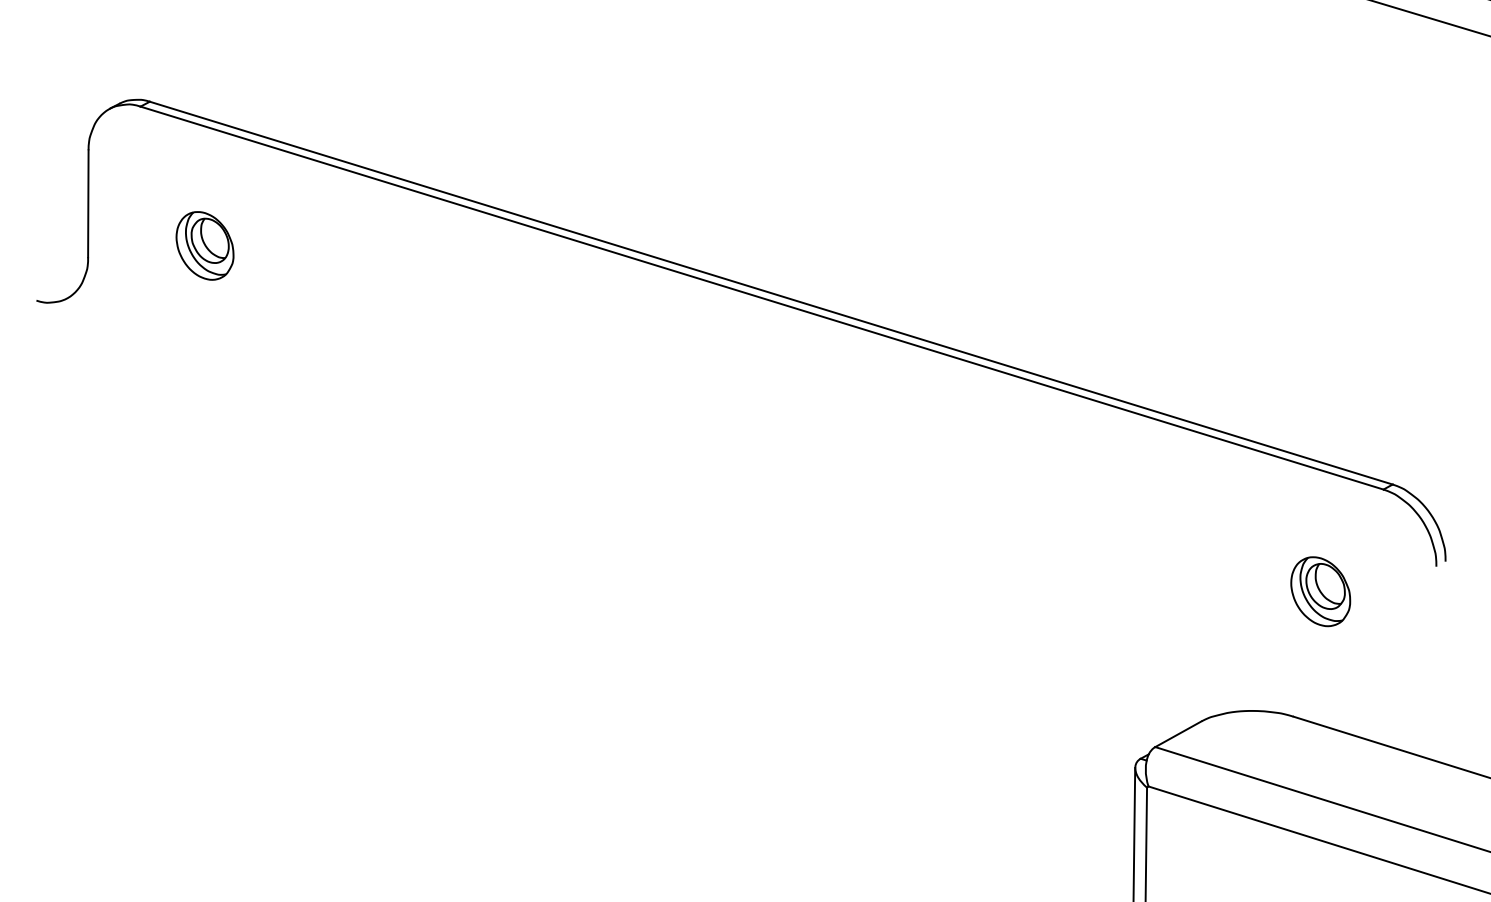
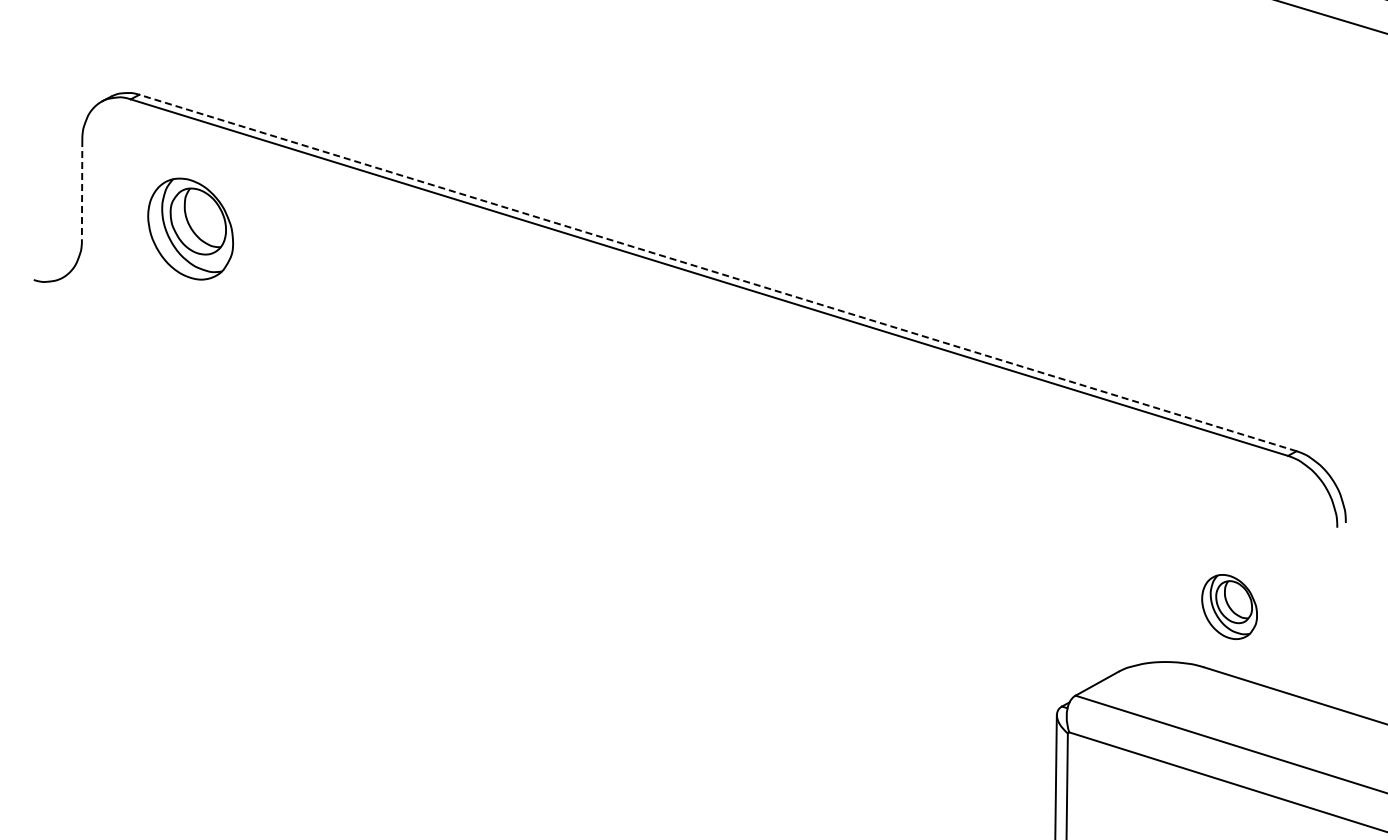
line: (88, 203) -> (82, 189), solid -> dashed
part: (204, 245) -> (190, 228), size x1.6
line: (770, 292) -> (717, 272), solid -> dashed
part: (1320, 591) -> (1229, 606), moved

